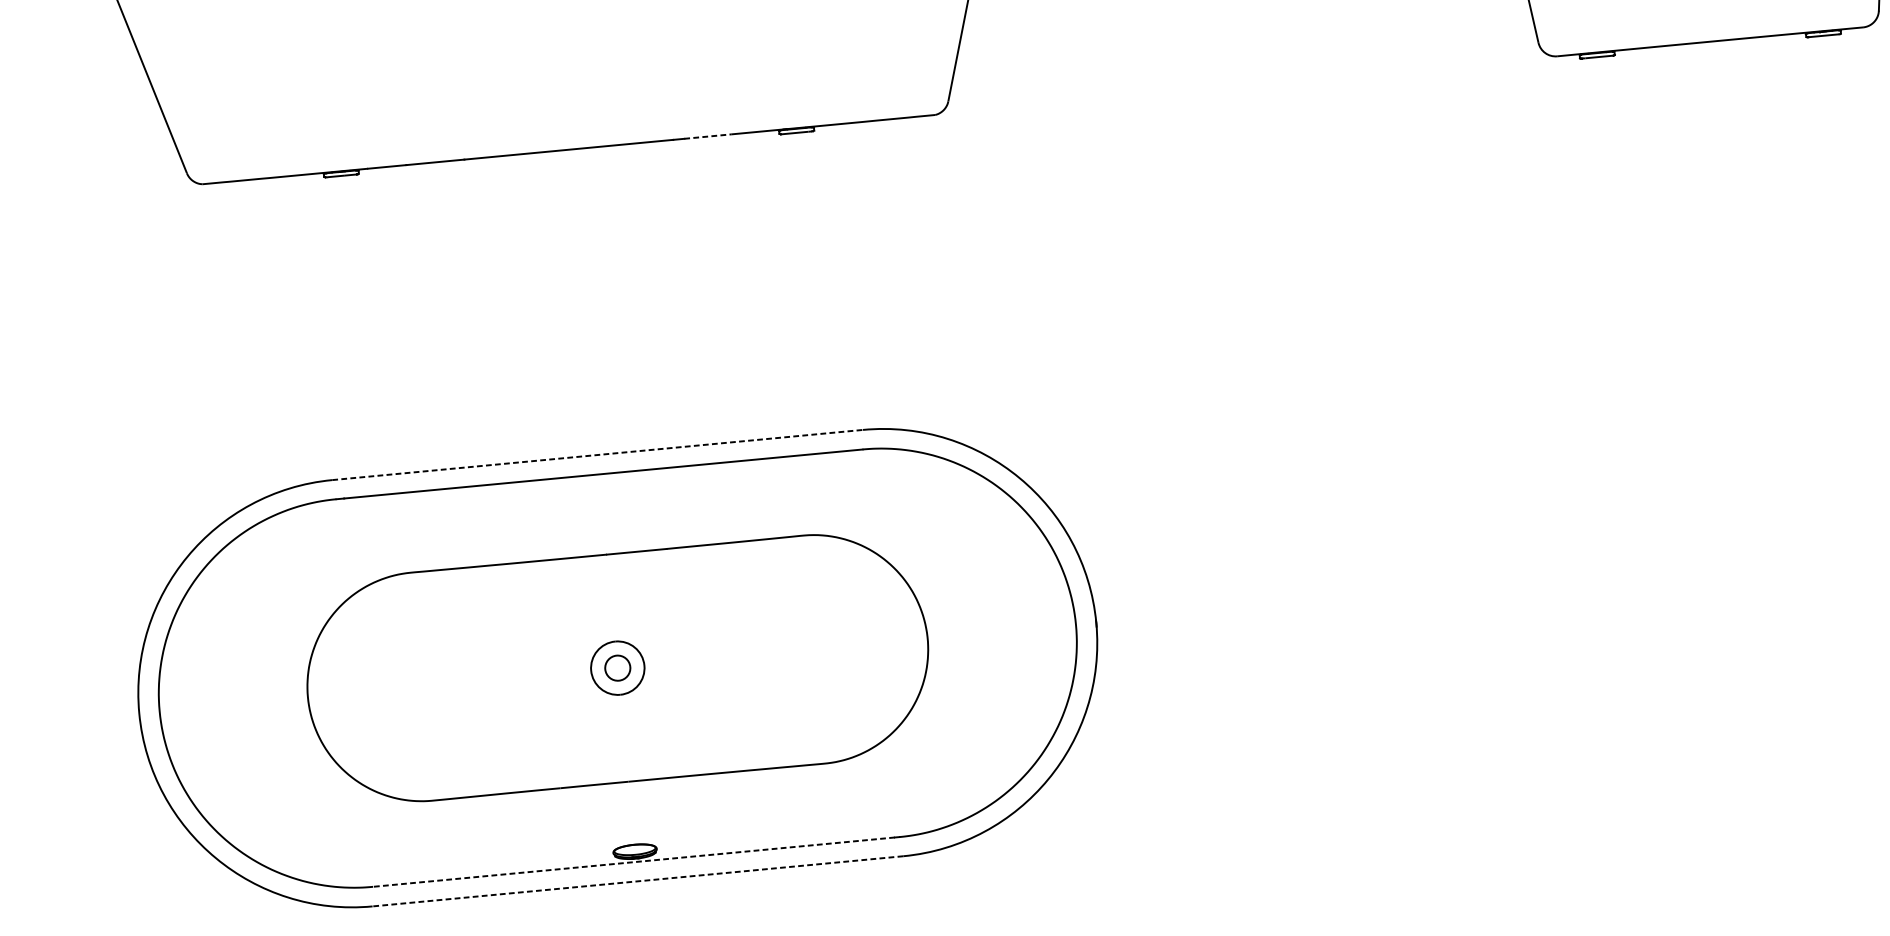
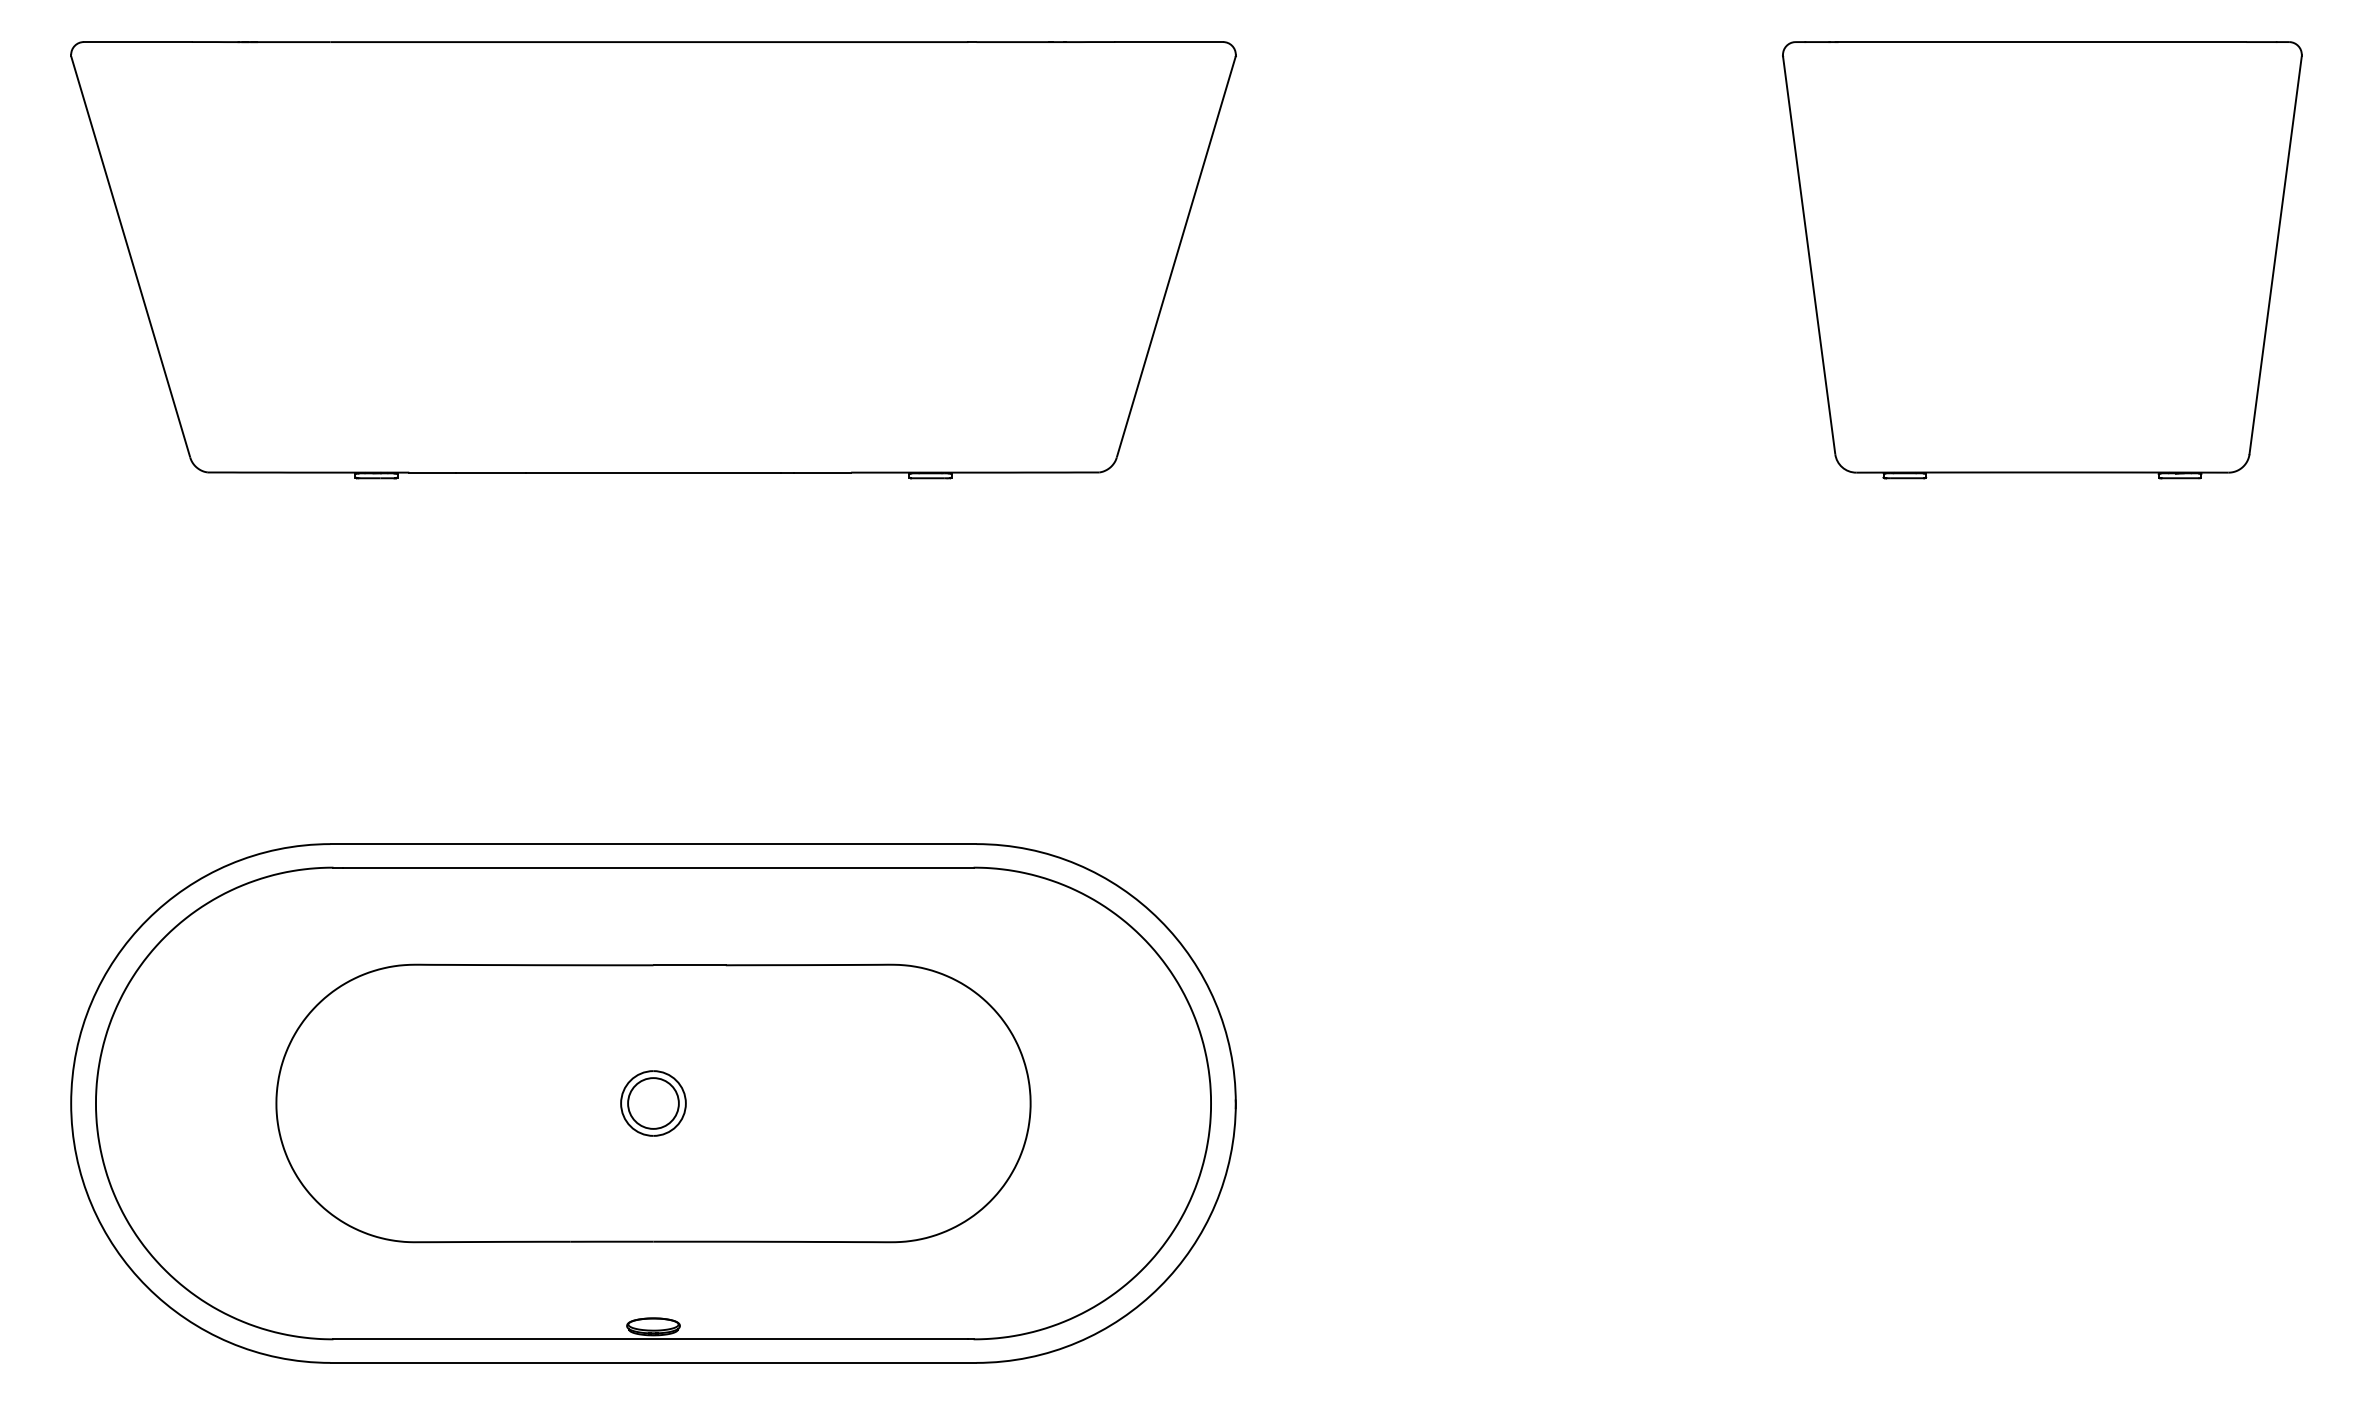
line: (707, 136) -> (822, 472), dashed -> solid
line: (597, 455) -> (653, 844), dashed -> solid
circle: (617, 668) -> (653, 1103), size x1.67
line: (633, 862) -> (650, 1339), dashed -> solid
line: (637, 880) -> (653, 1362), dashed -> solid

